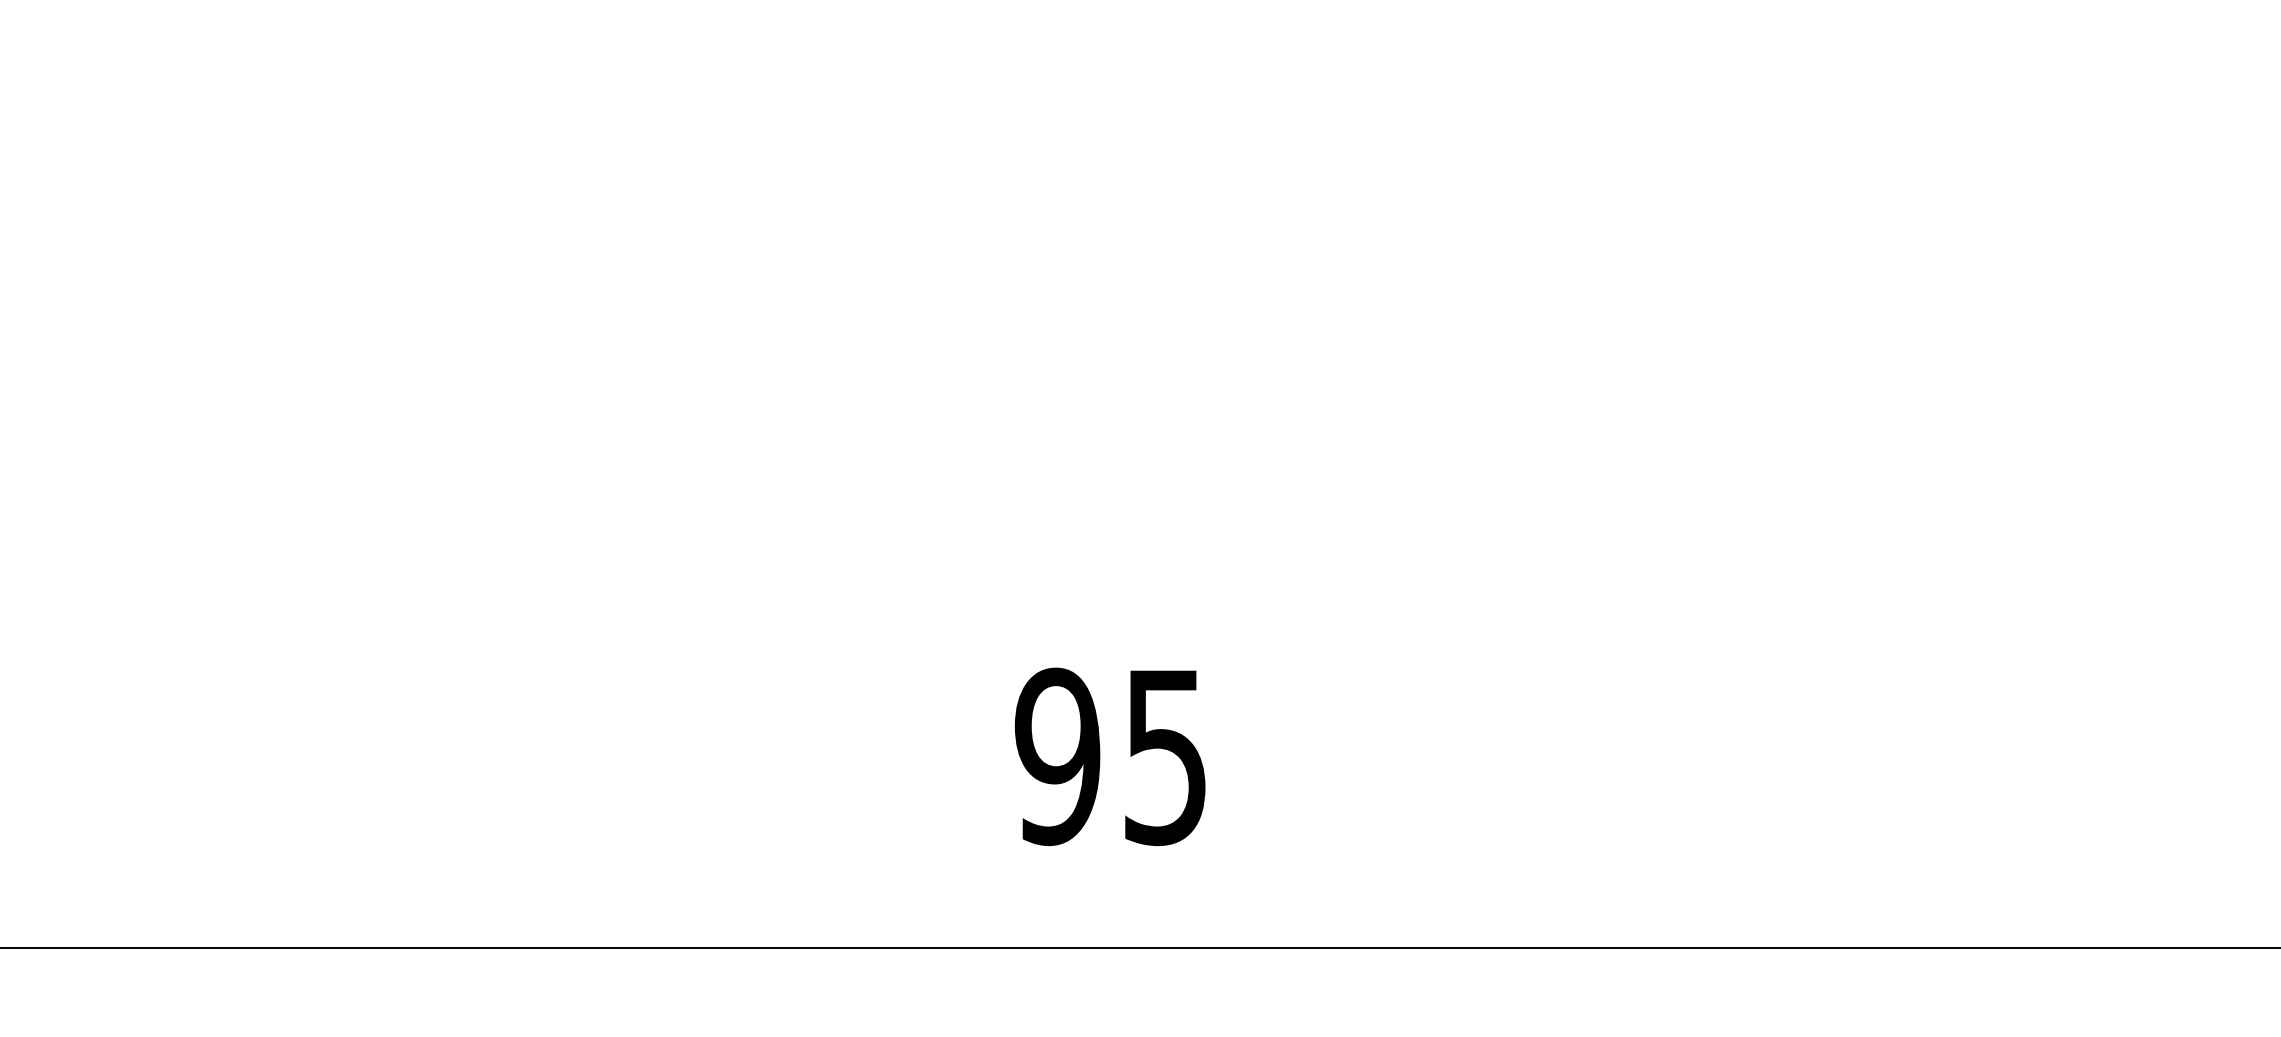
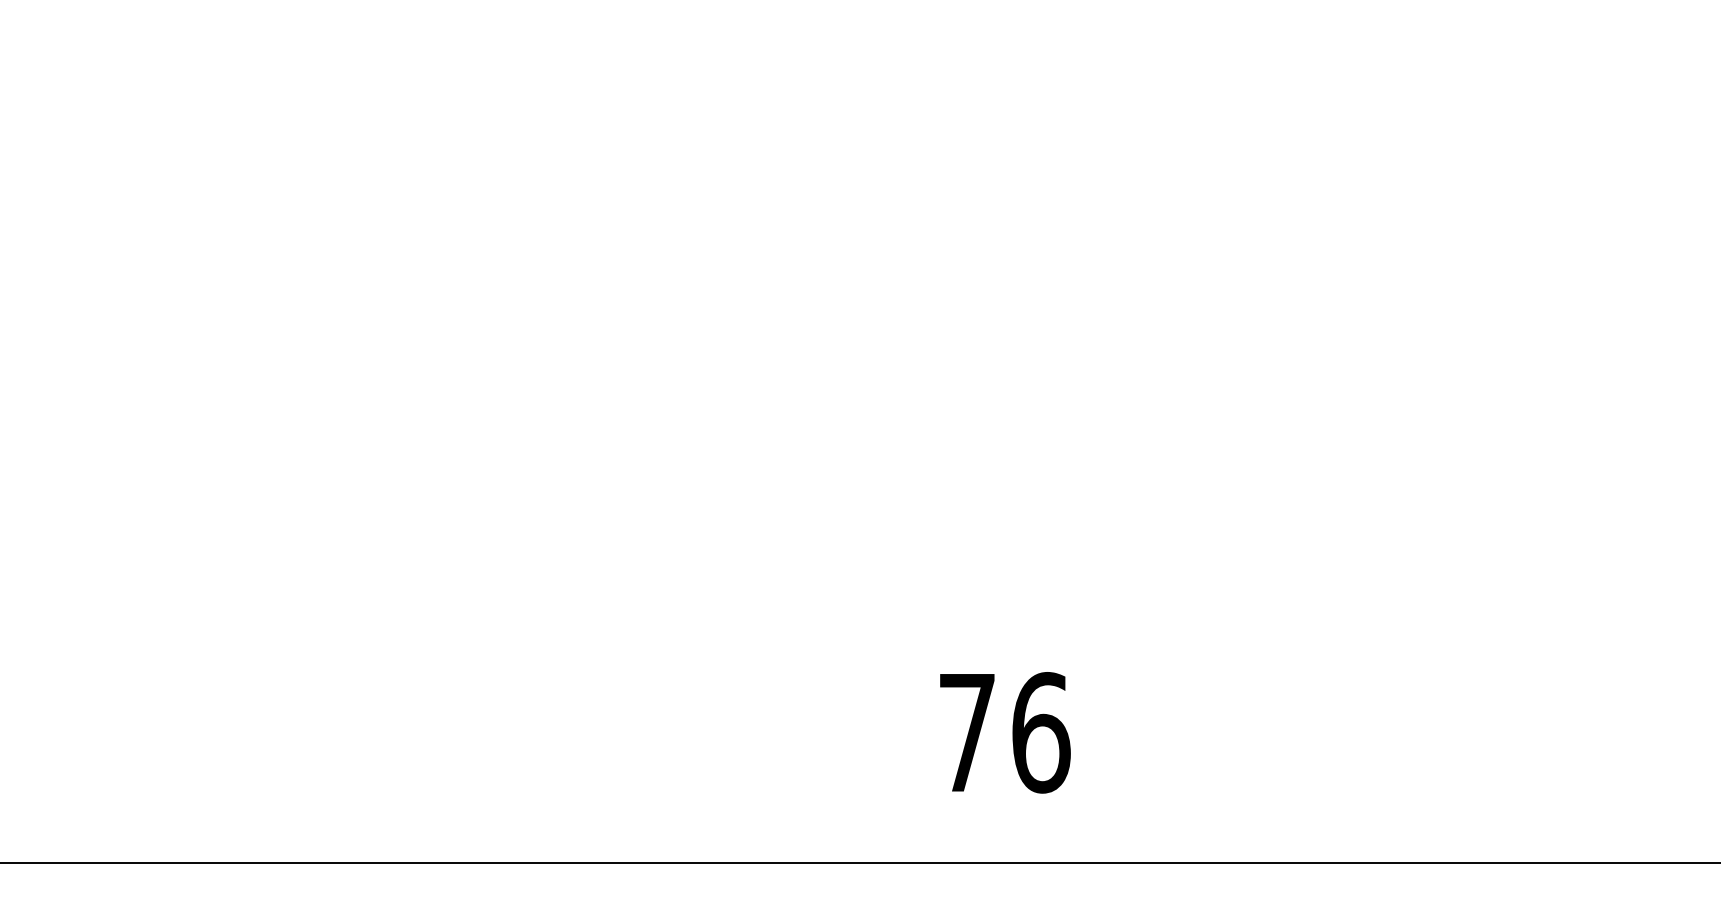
text: (1112, 756) -> (1004, 732), 95 -> 76

